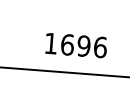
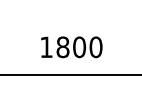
text: (83, 46) -> (79, 47), 1696 -> 1800

